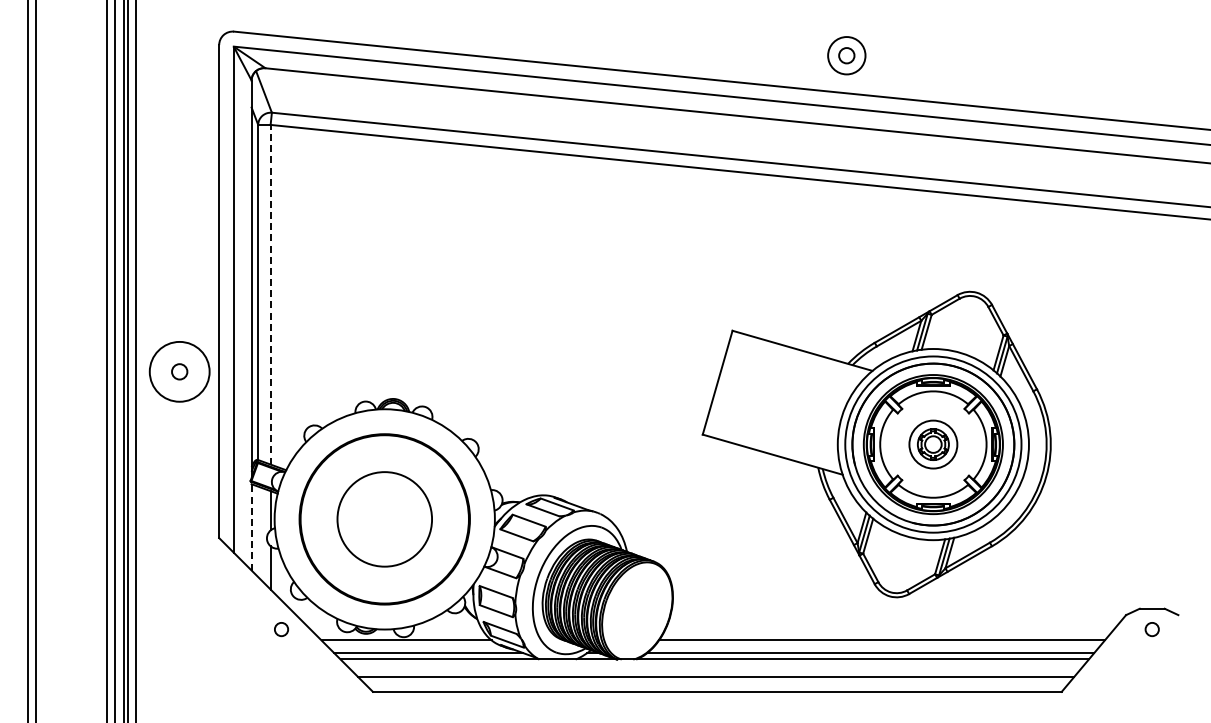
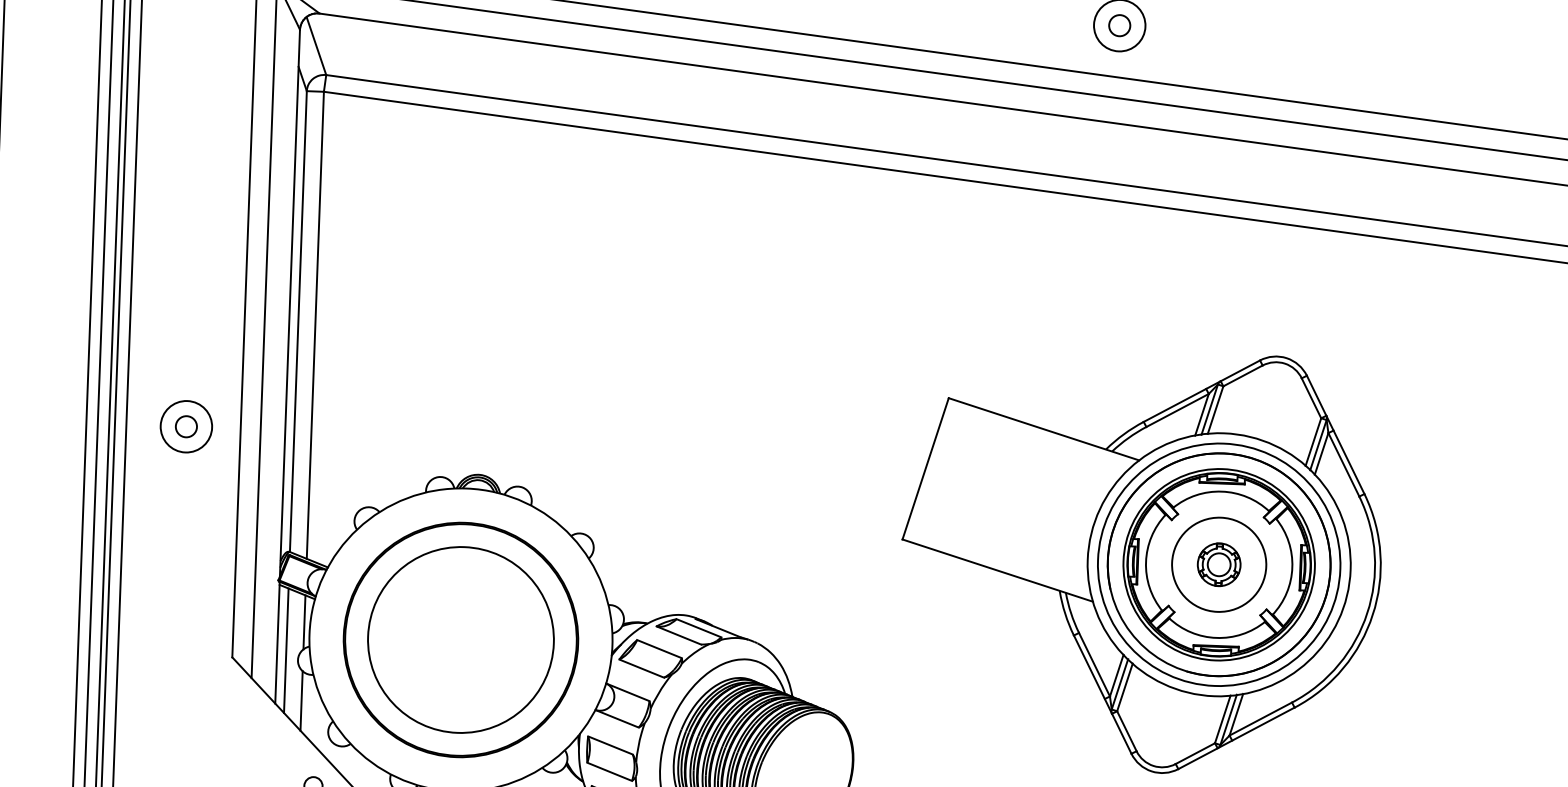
line: (270, 294) -> (315, 324), dashed -> solid
circle: (179, 371) -> (186, 426), size x0.62
circle: (933, 444) -> (1219, 564), size x1.43
circle: (384, 518) -> (460, 638), size x1.43
line: (251, 525) -> (277, 641), dashed -> solid
line: (258, 531) -> (286, 650), added

